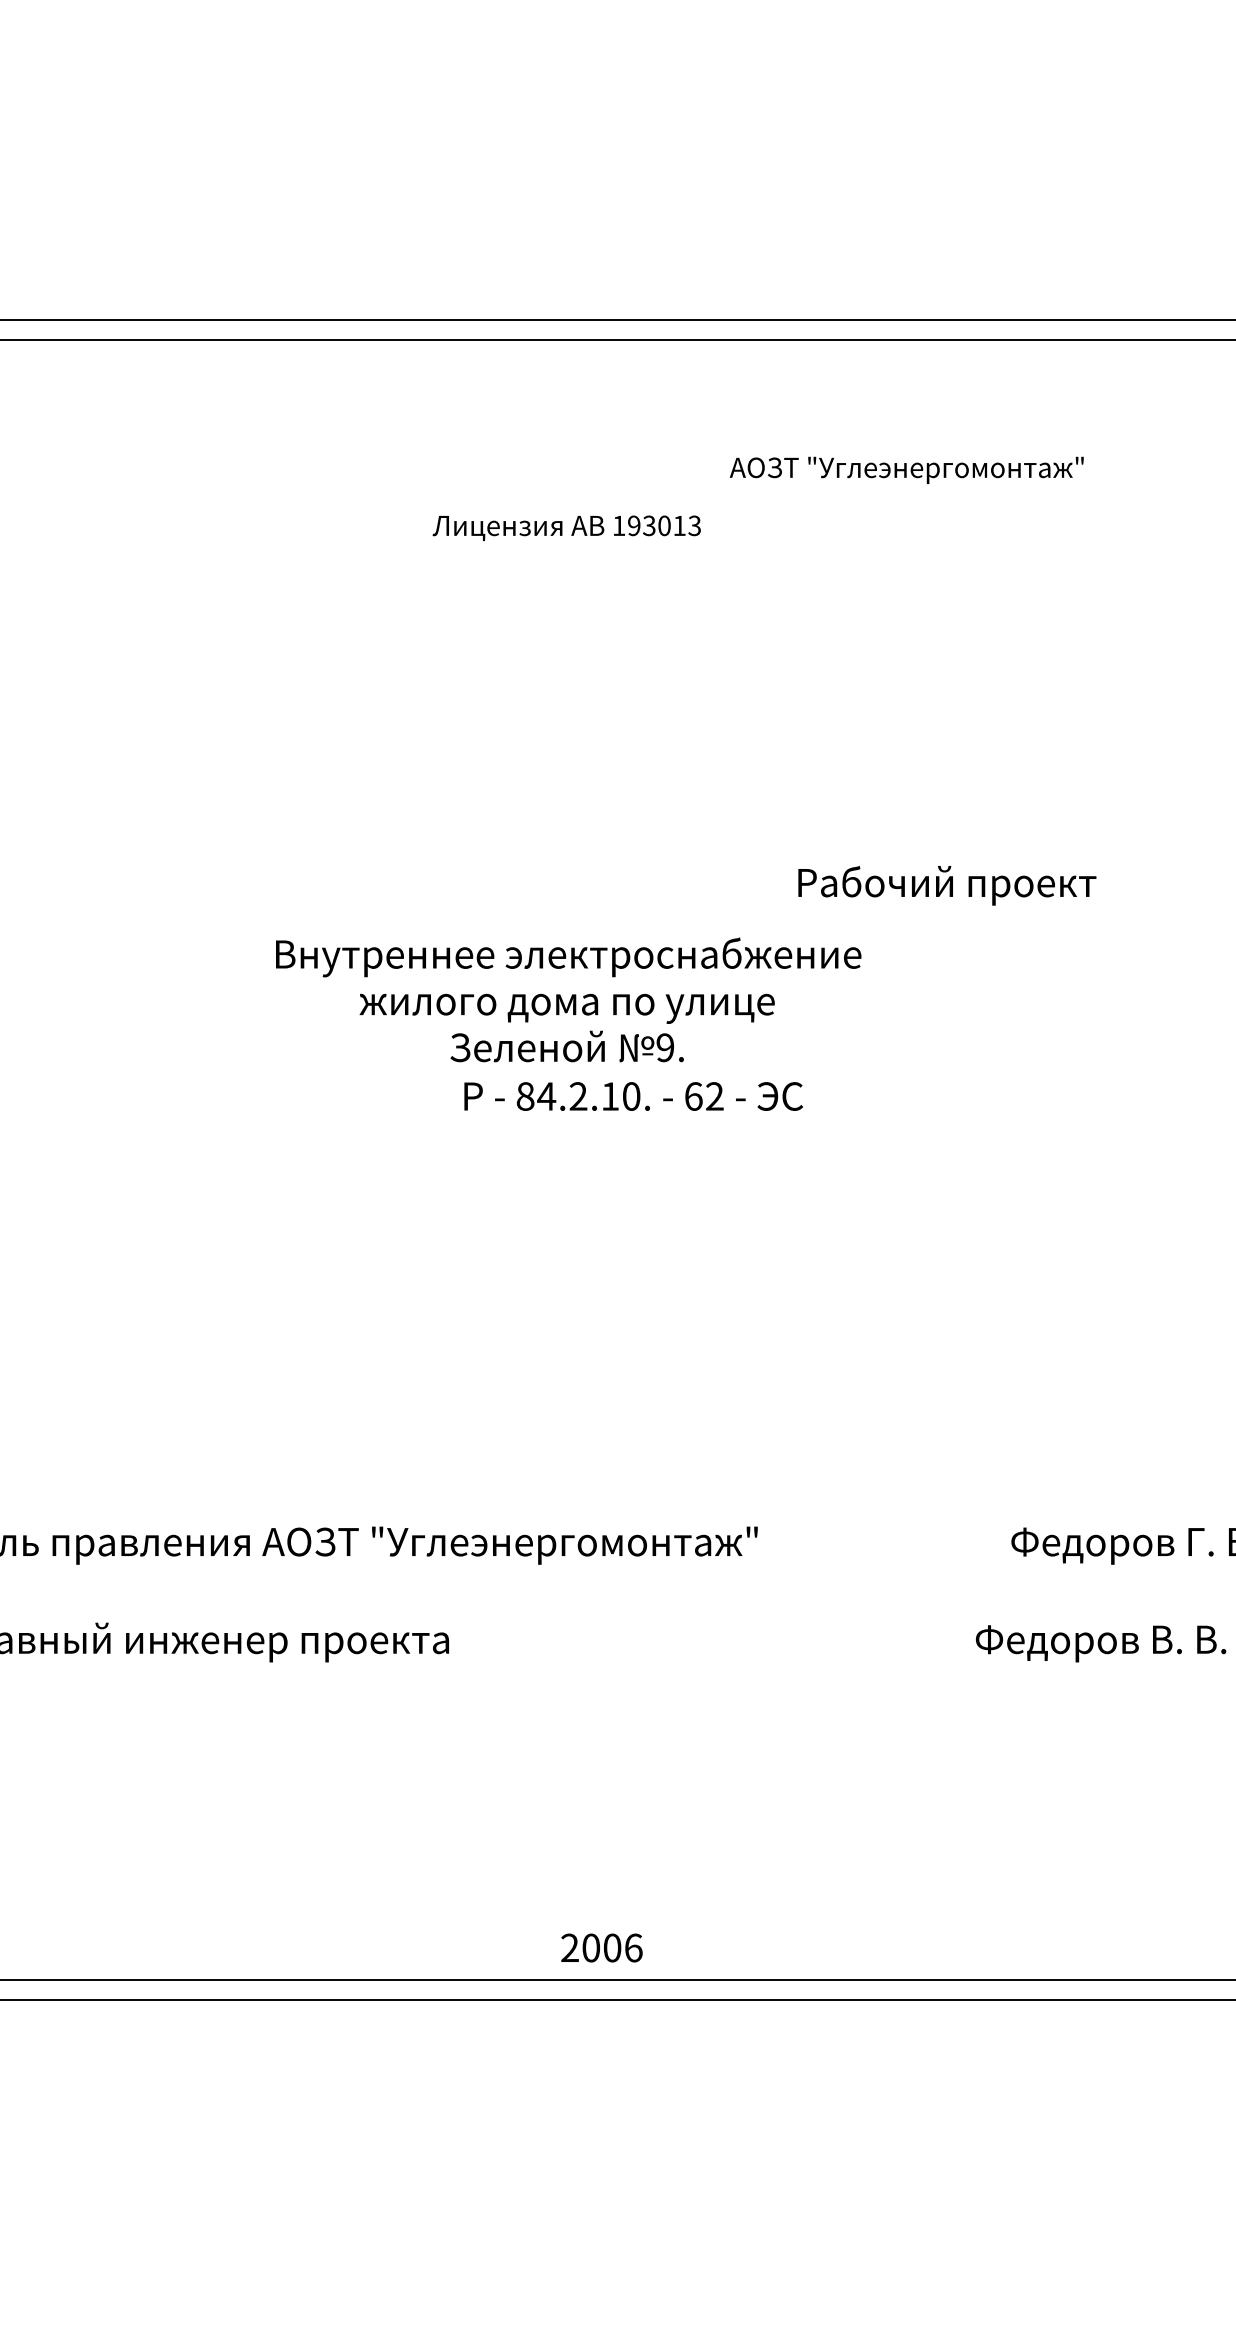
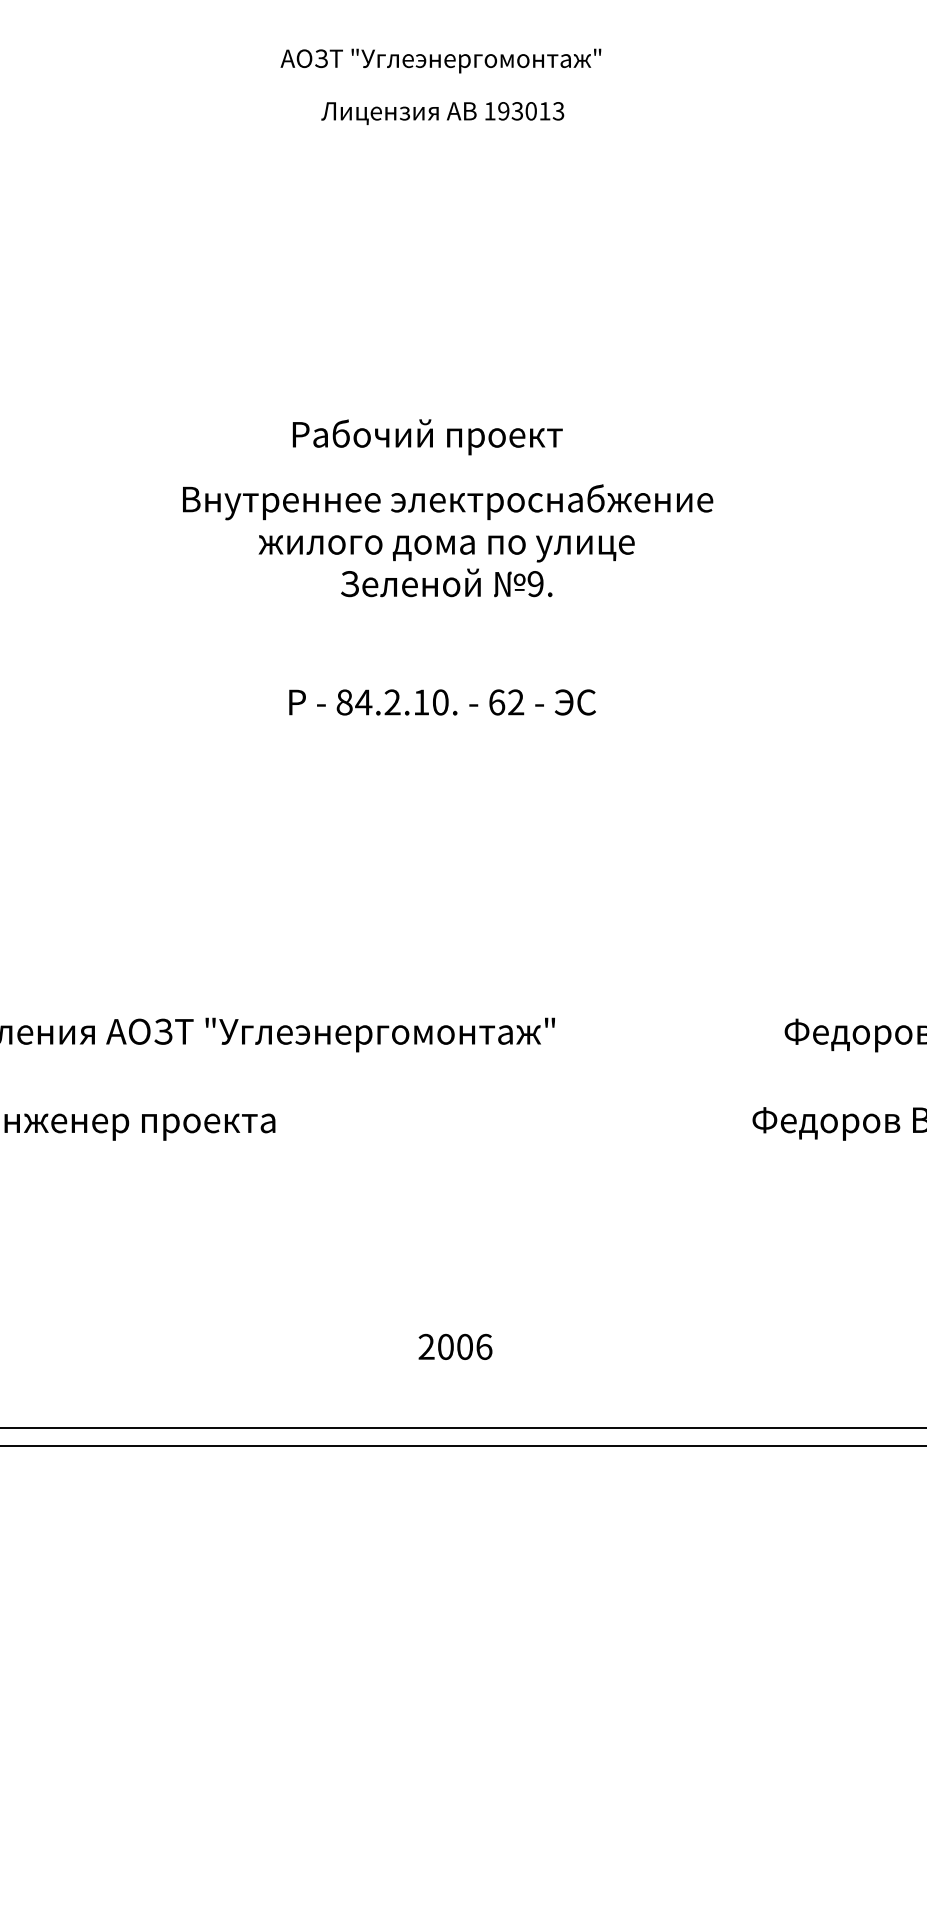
text: (906, 469) -> (440, 60), moved
text: (566, 528) -> (442, 113), moved
text: (947, 885) -> (427, 437), moved
text: (568, 999) -> (447, 540), moved
text: (633, 1096) -> (442, 702), moved
text: (601, 1947) -> (455, 1346), moved

